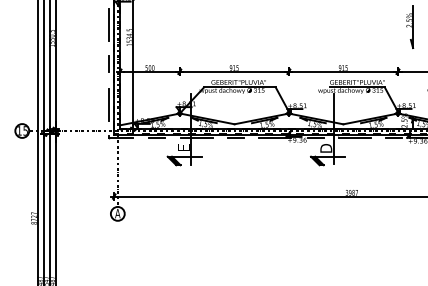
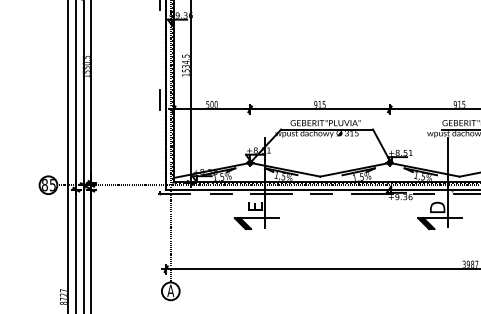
line: (109, 24) -> (160, 48), removed
line: (109, 104) -> (160, 151), removed
text: (19, 130) -> (44, 184), 15 -> 85

